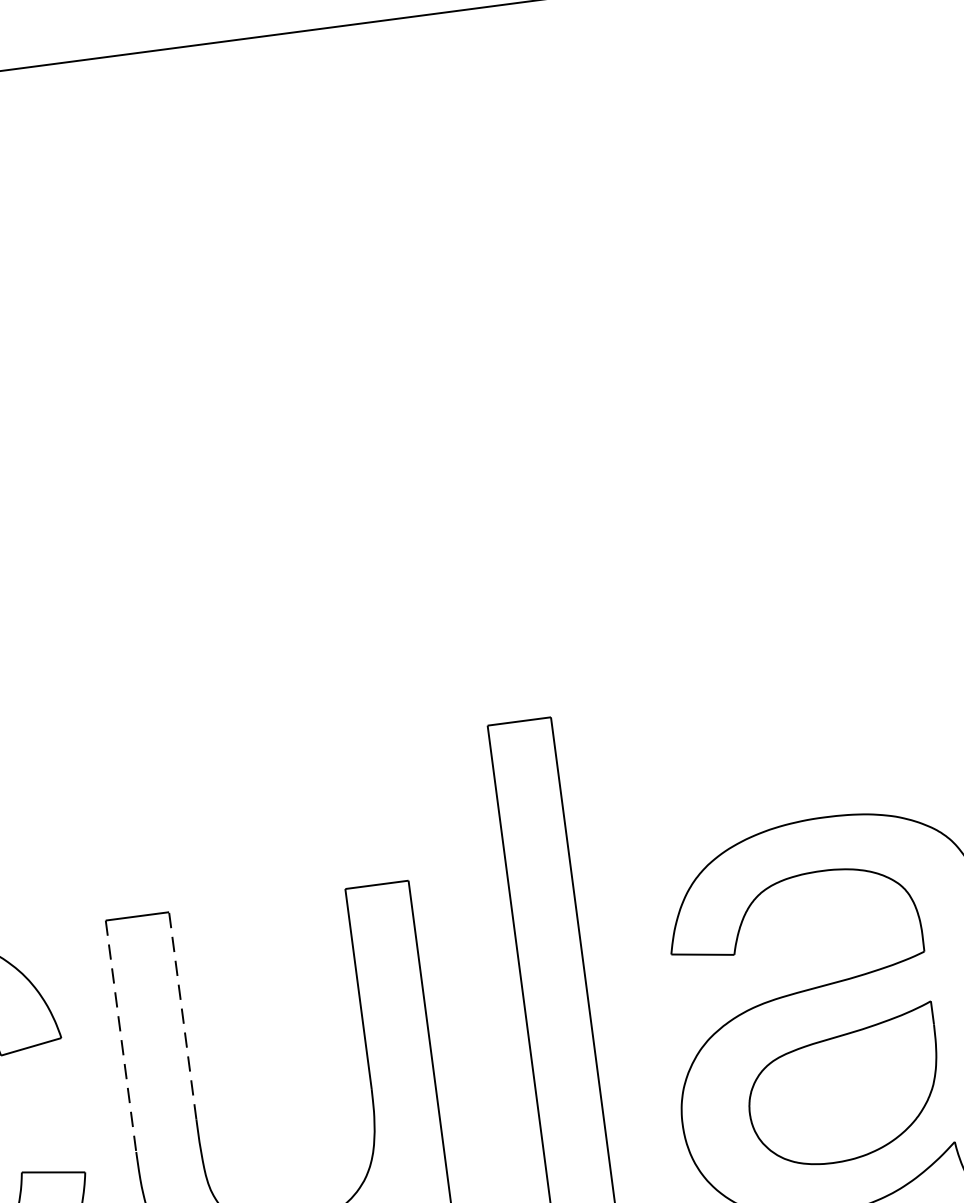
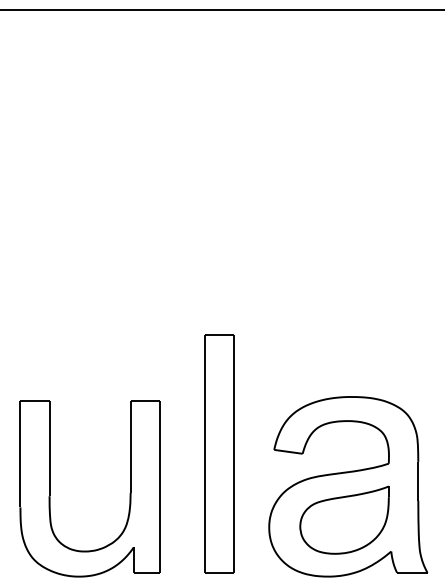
line: (182, 1015) -> (49, 448), dashed -> solid
line: (121, 1037) -> (20, 454), dashed -> solid

